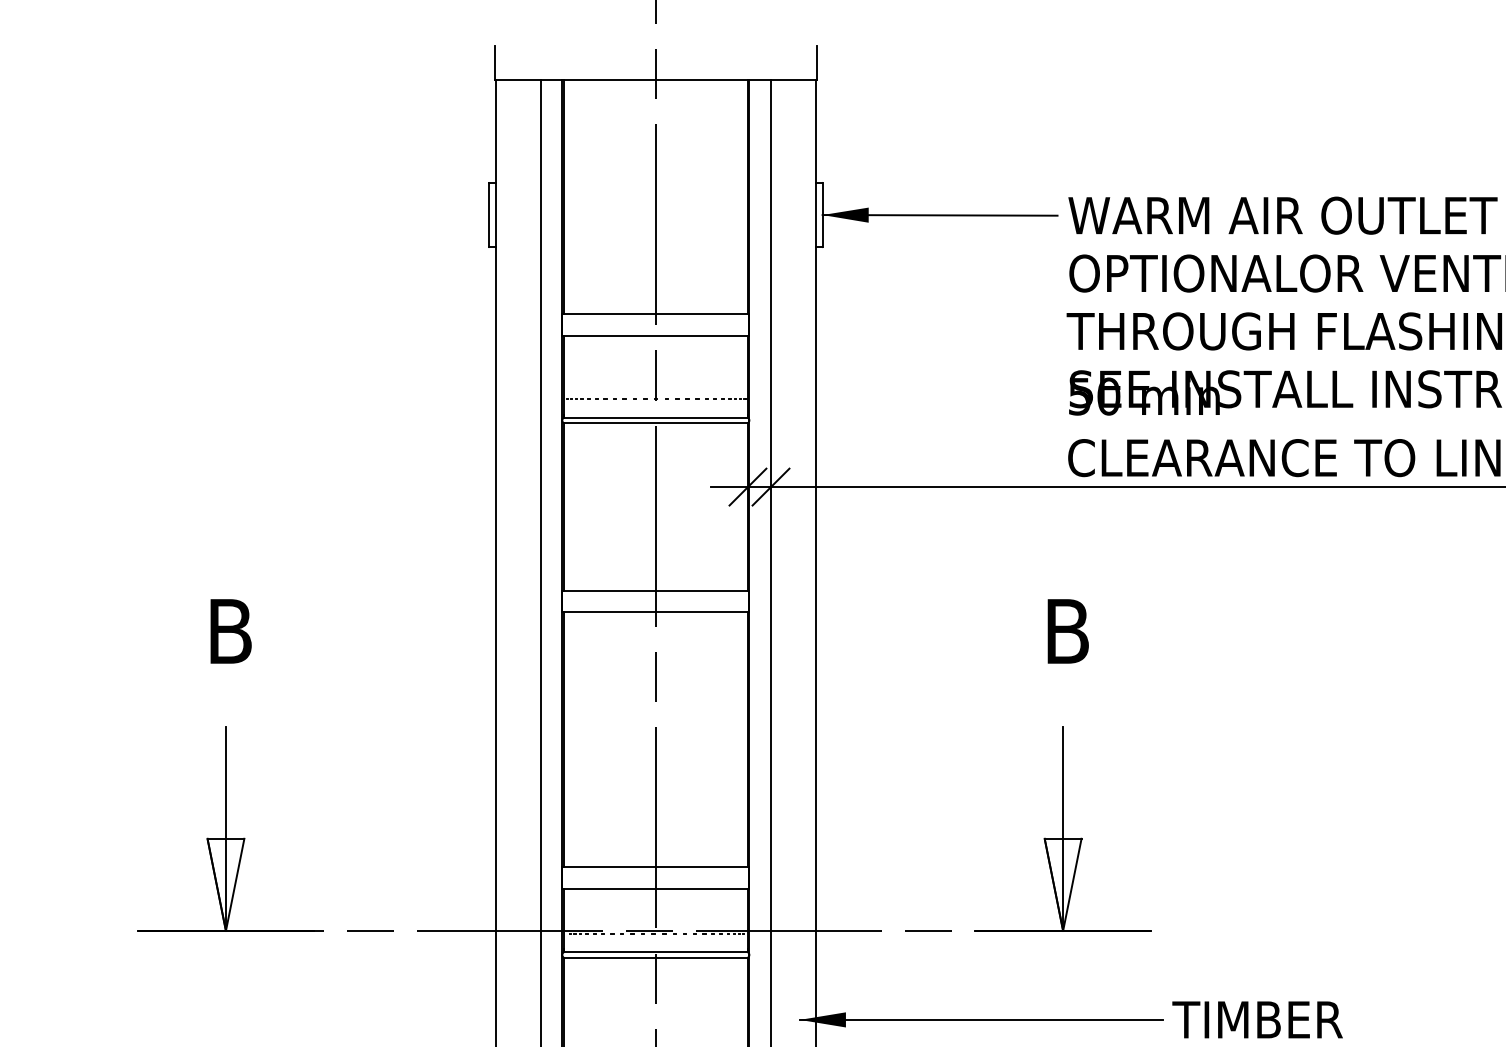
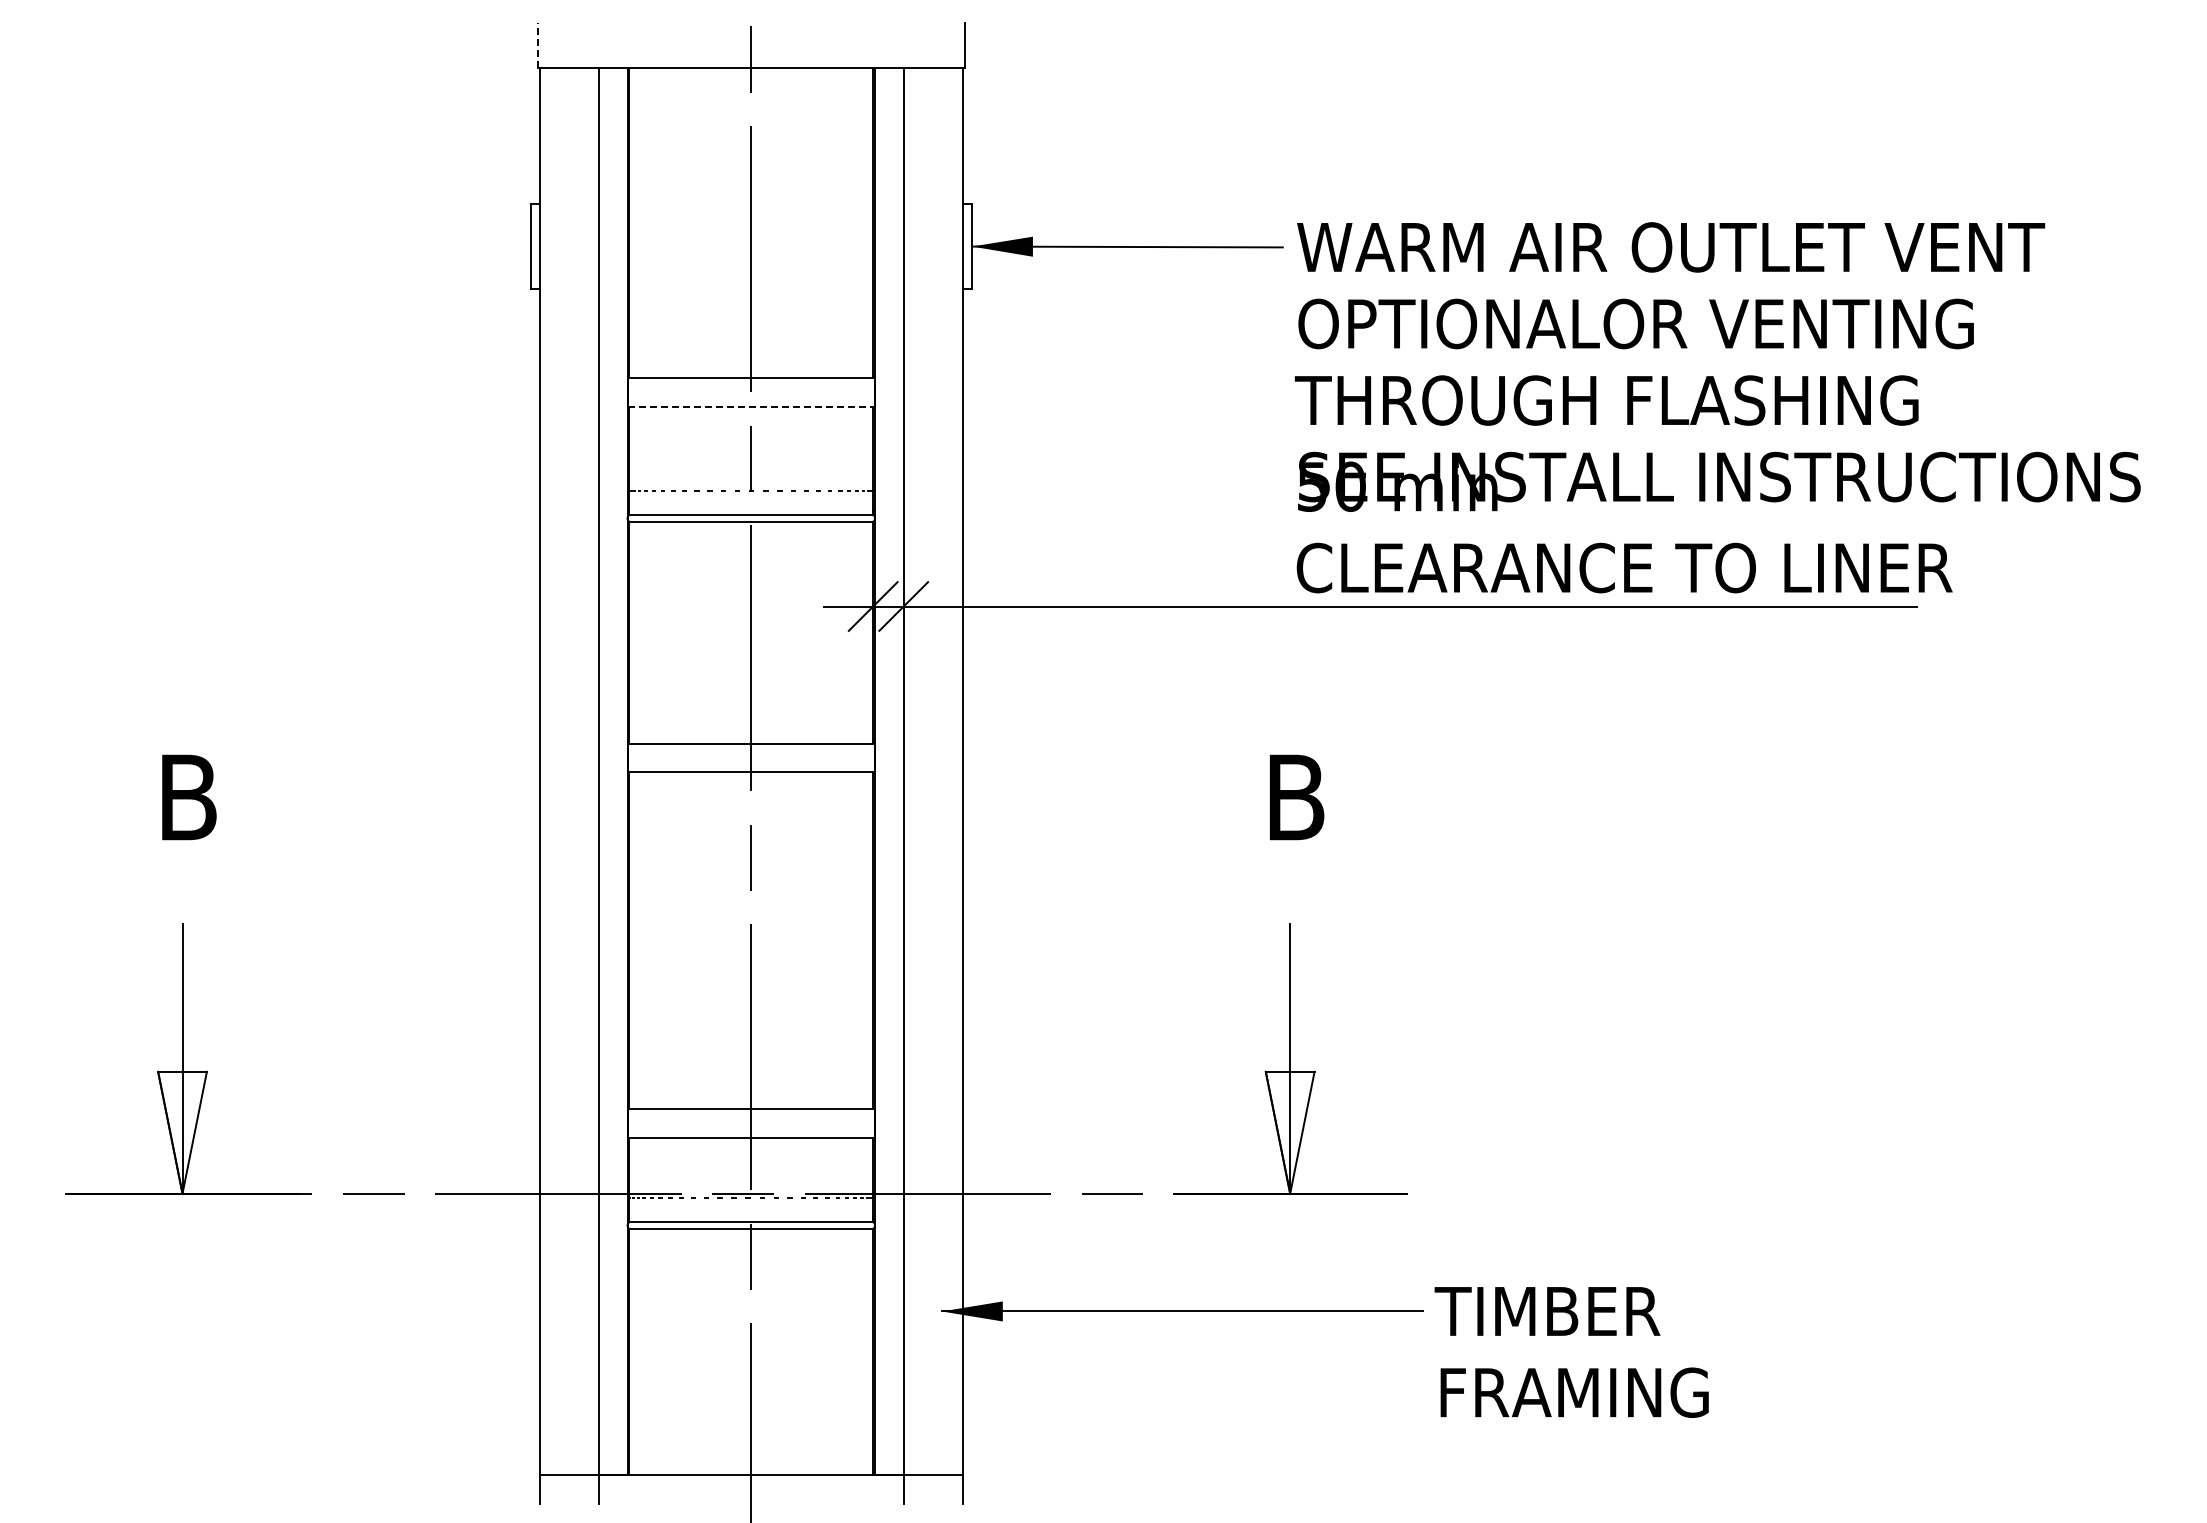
line: (494, 63) -> (537, 45), solid -> dashed
line: (655, 335) -> (751, 406), solid -> dashed

